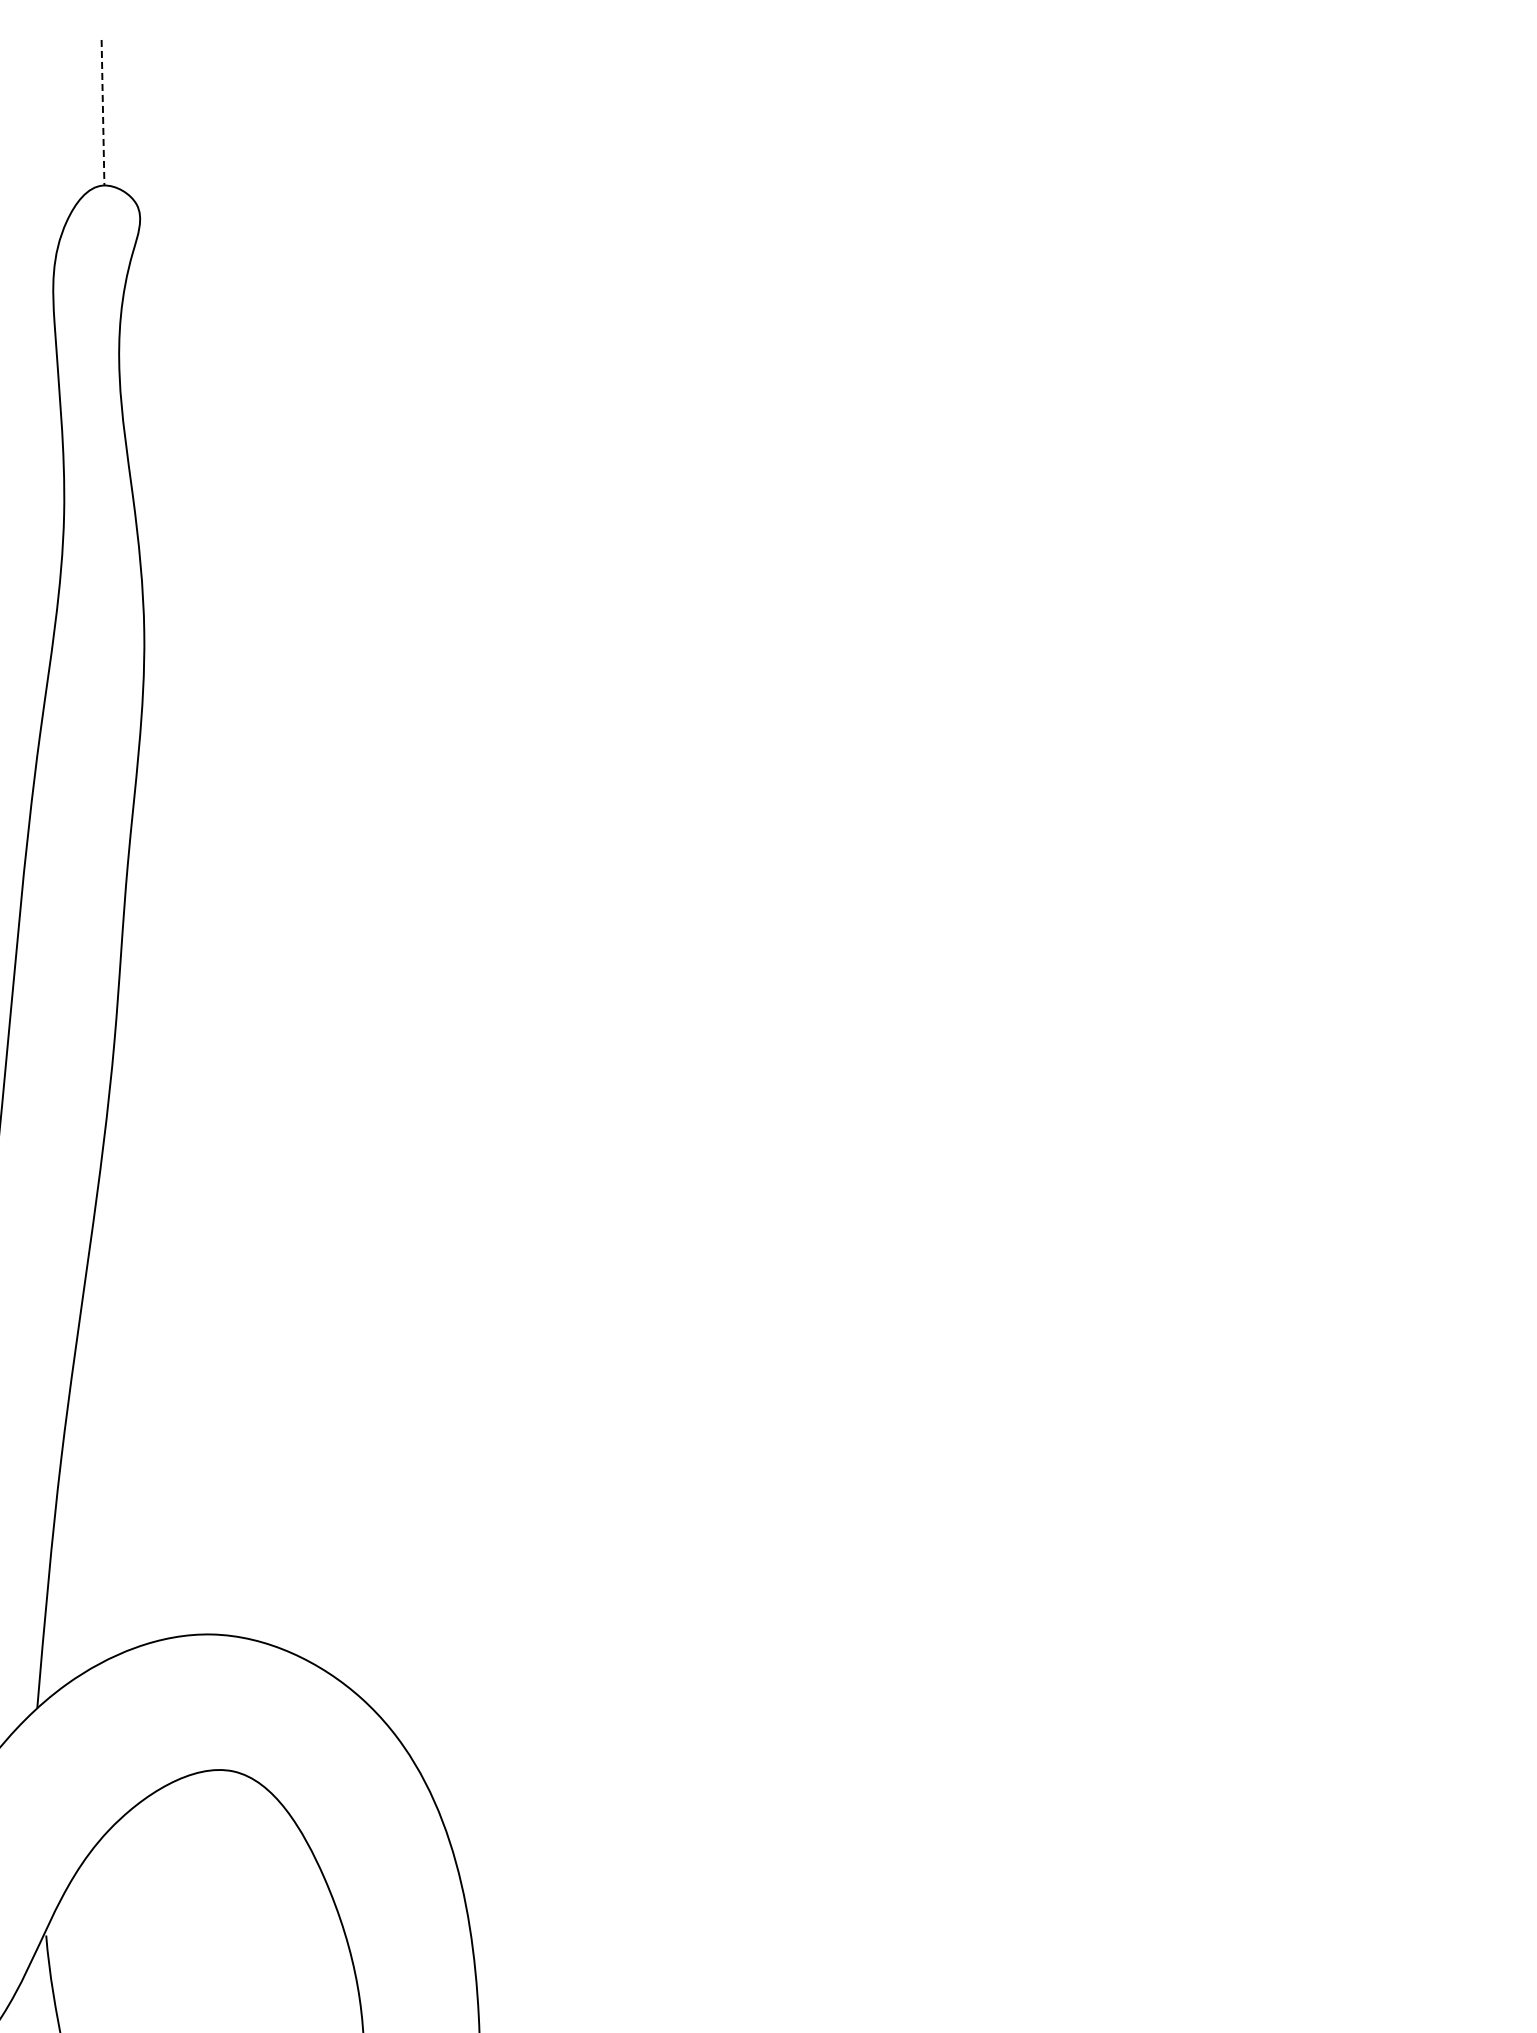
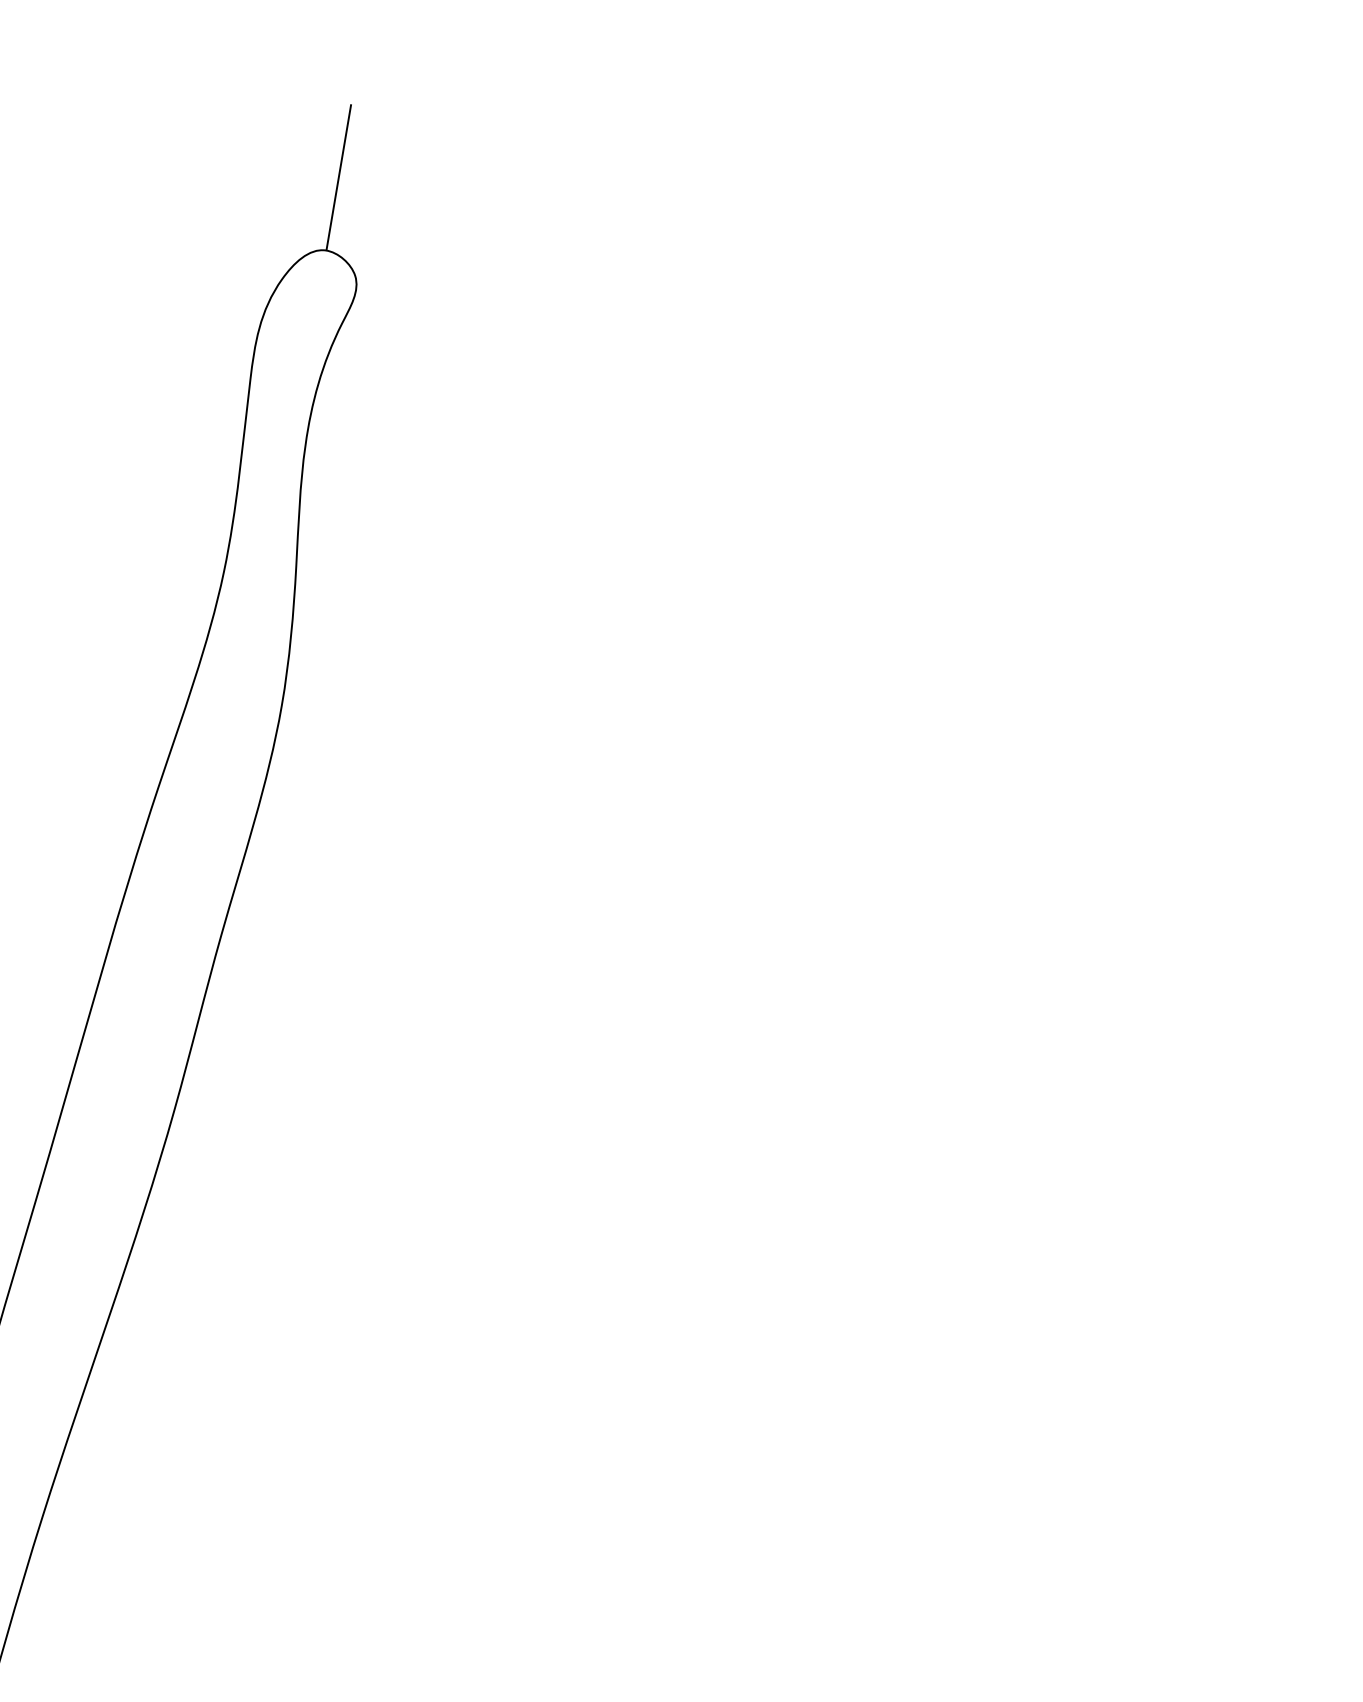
line: (103, 112) -> (339, 177), dashed -> solid

